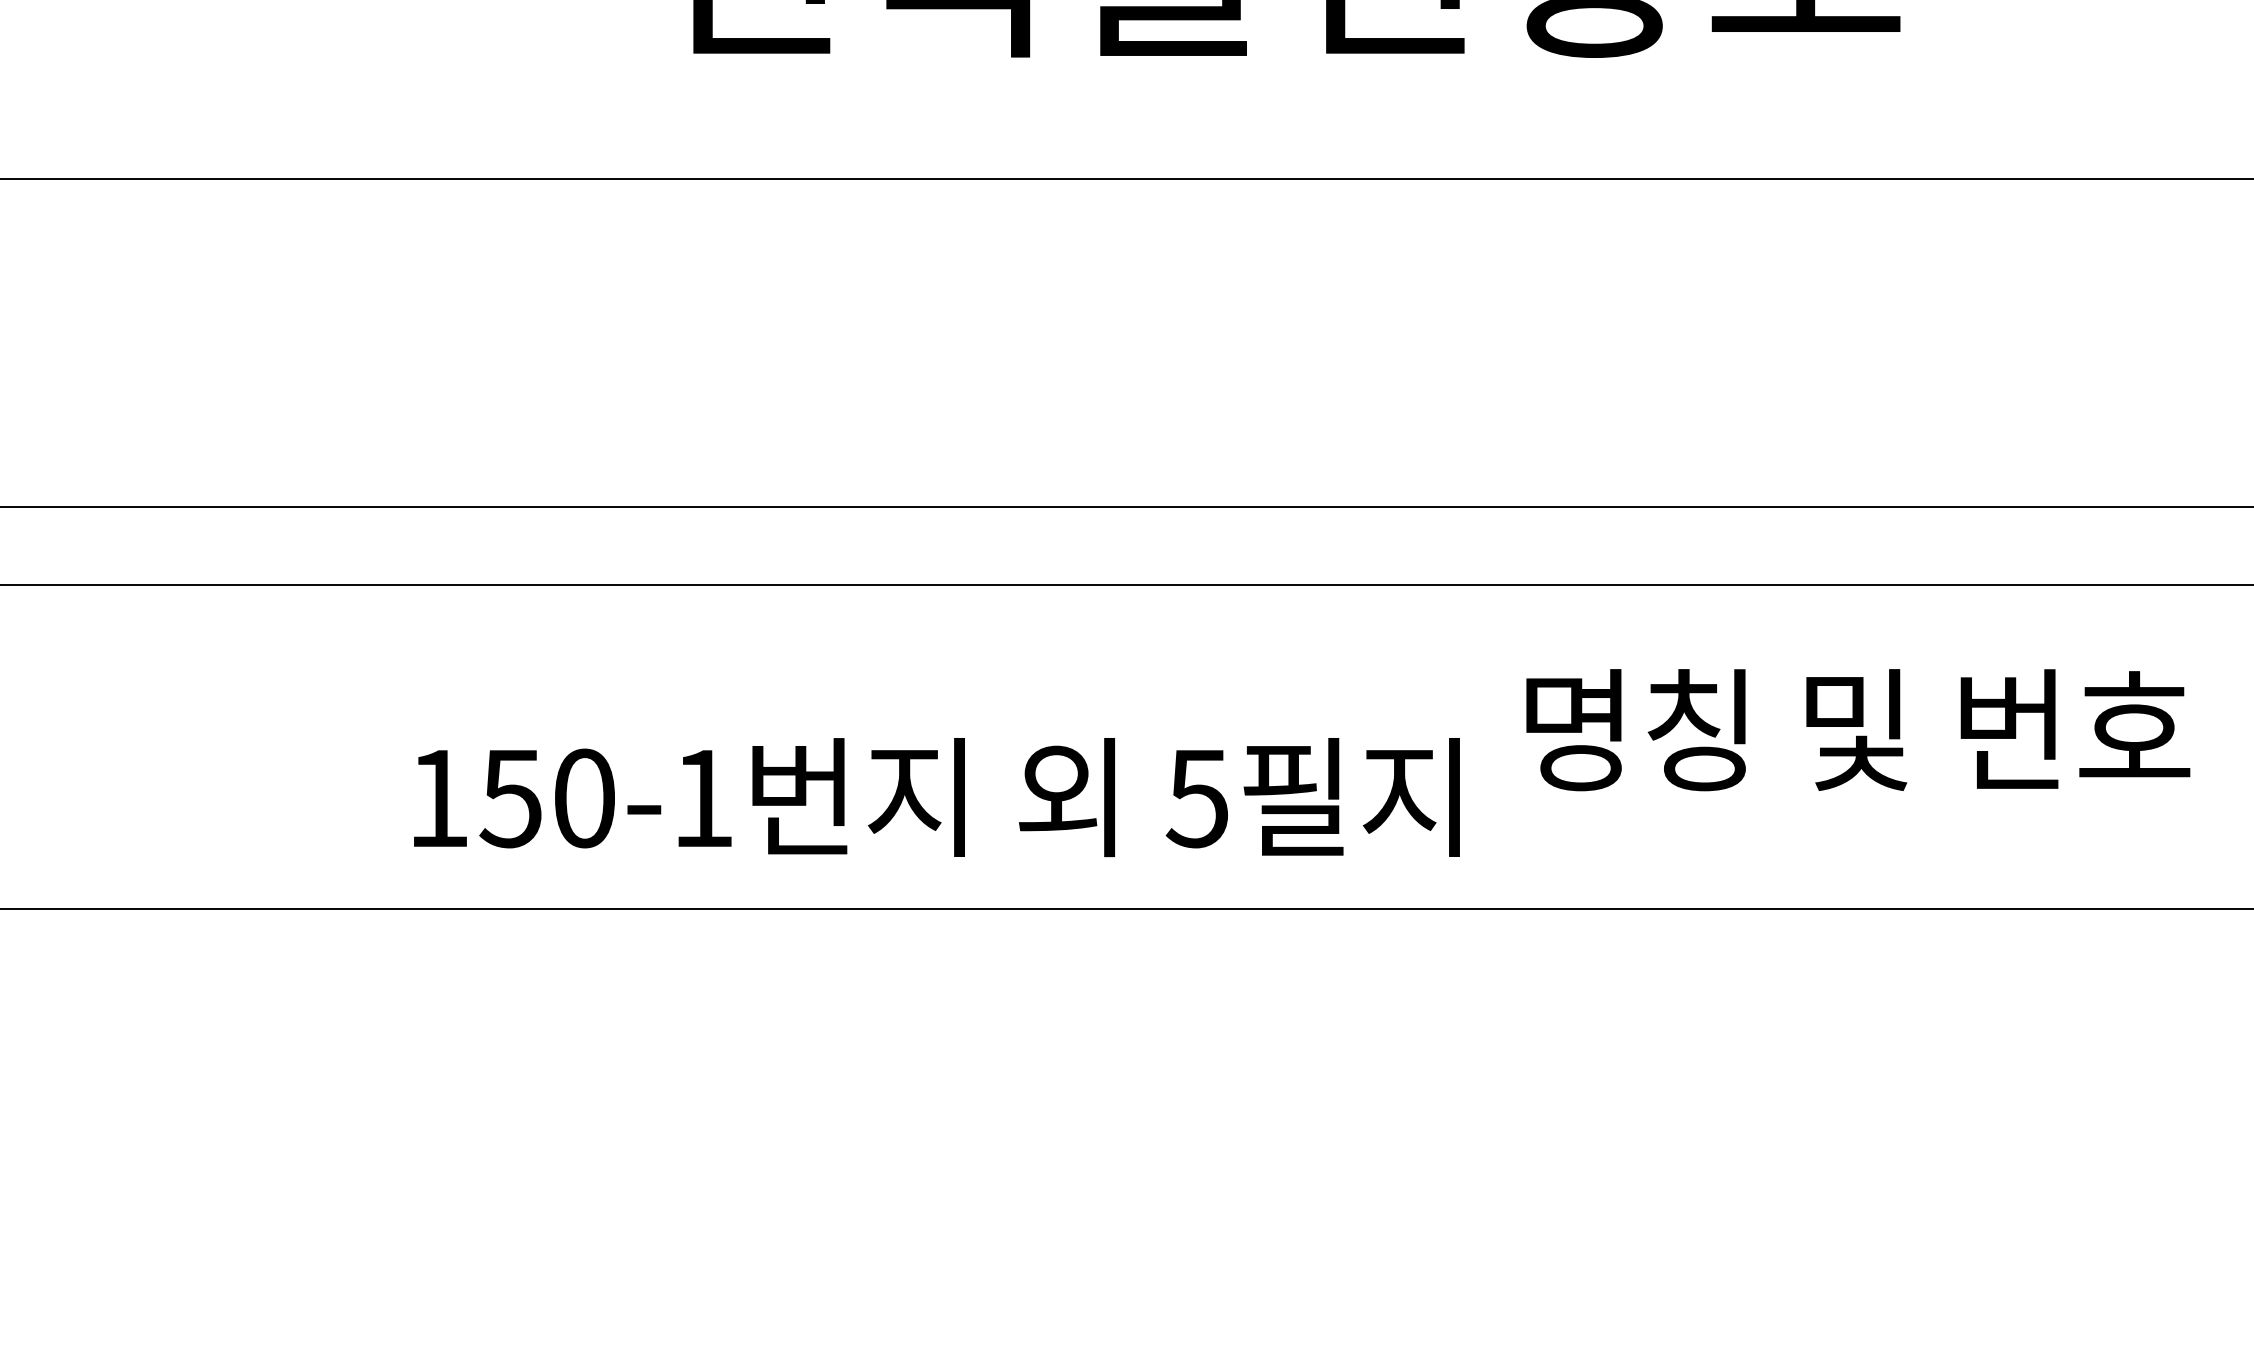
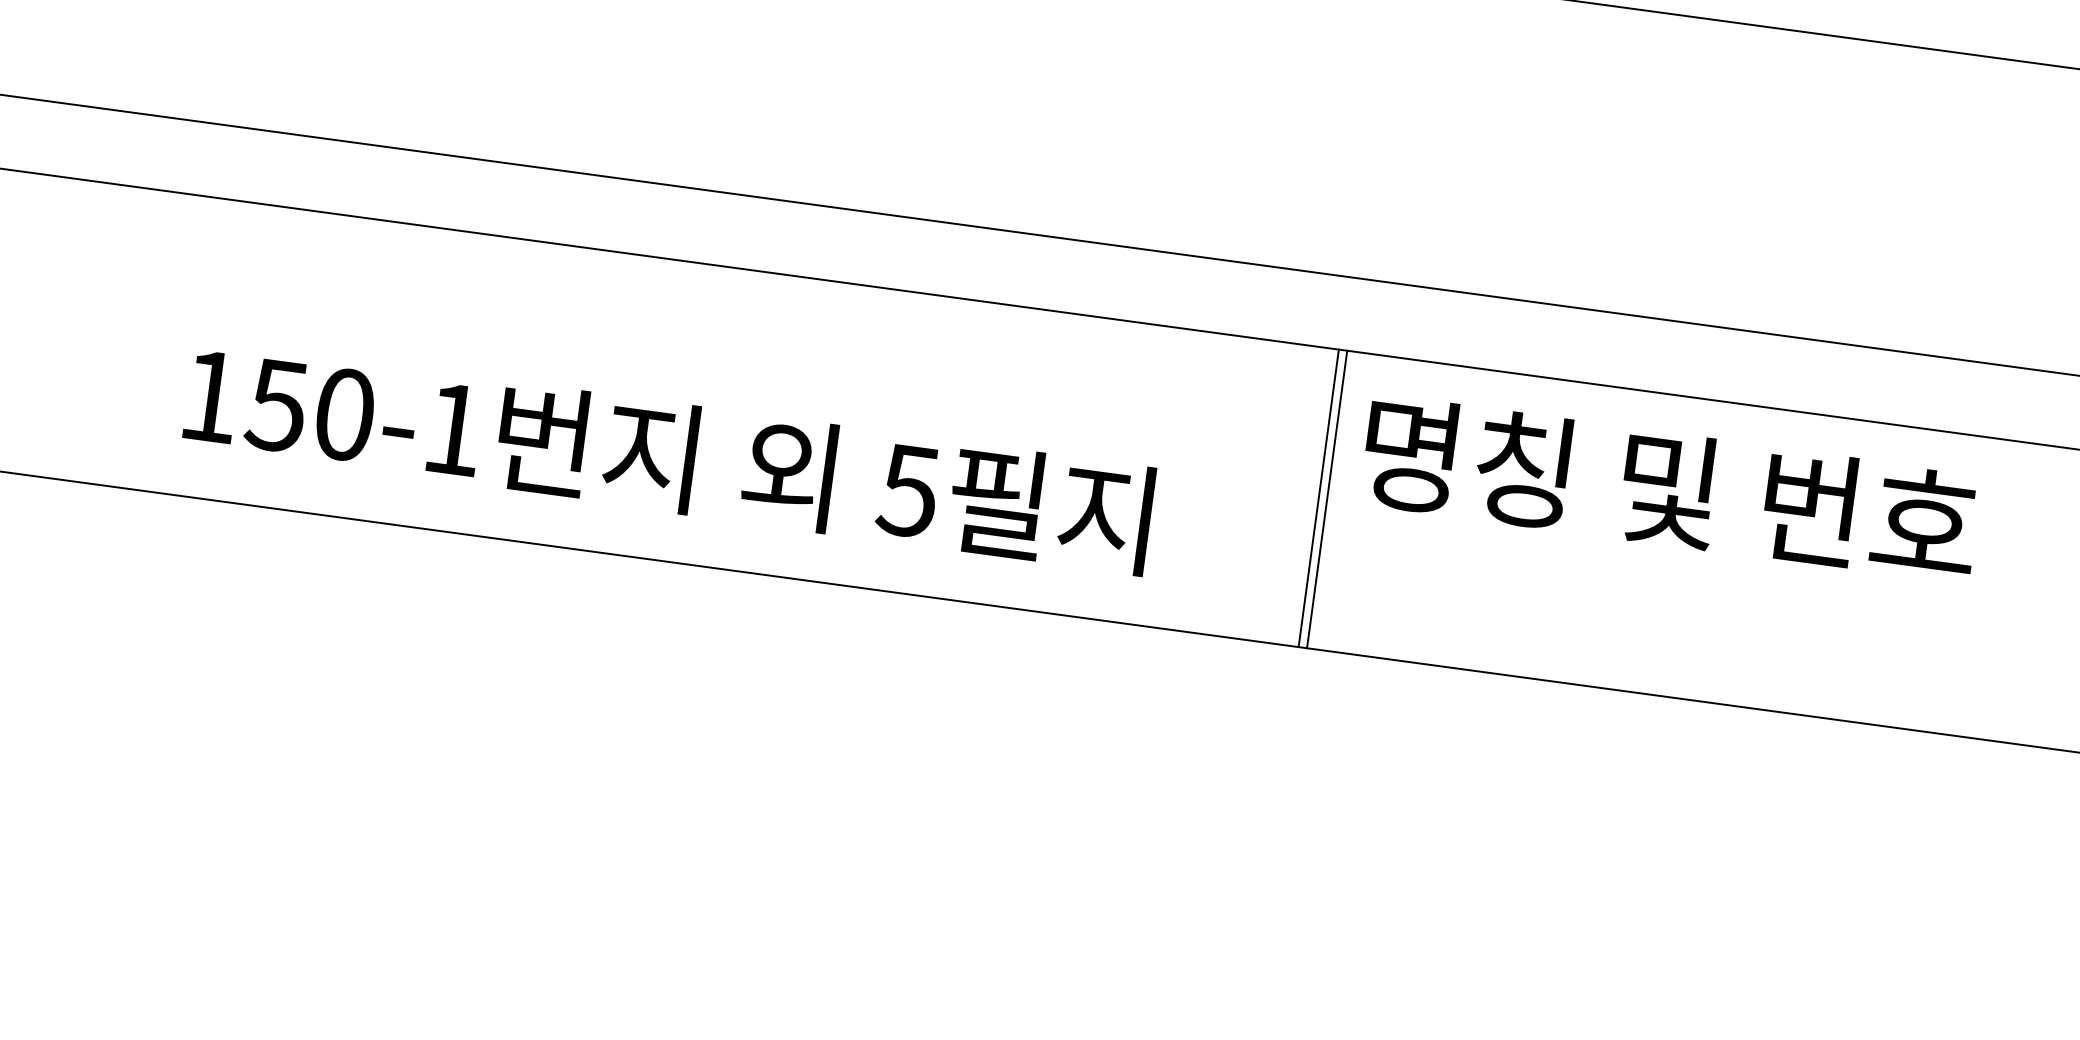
text: (1858, 730) -> (1671, 490), moved
line: (1486, 746) -> (1318, 497), added
line: (1495, 746) -> (1327, 498), added
text: (936, 797) -> (668, 457), moved

